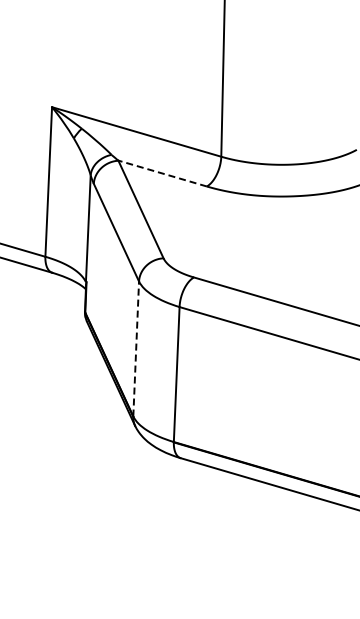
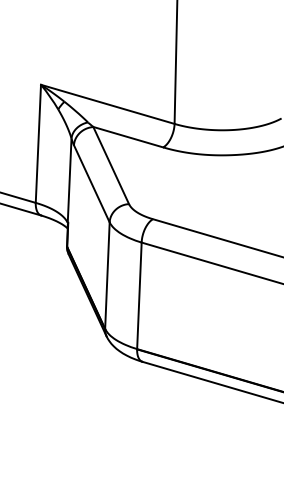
line: (162, 173) -> (128, 137), dashed -> solid
line: (136, 349) -> (107, 276), dashed -> solid

